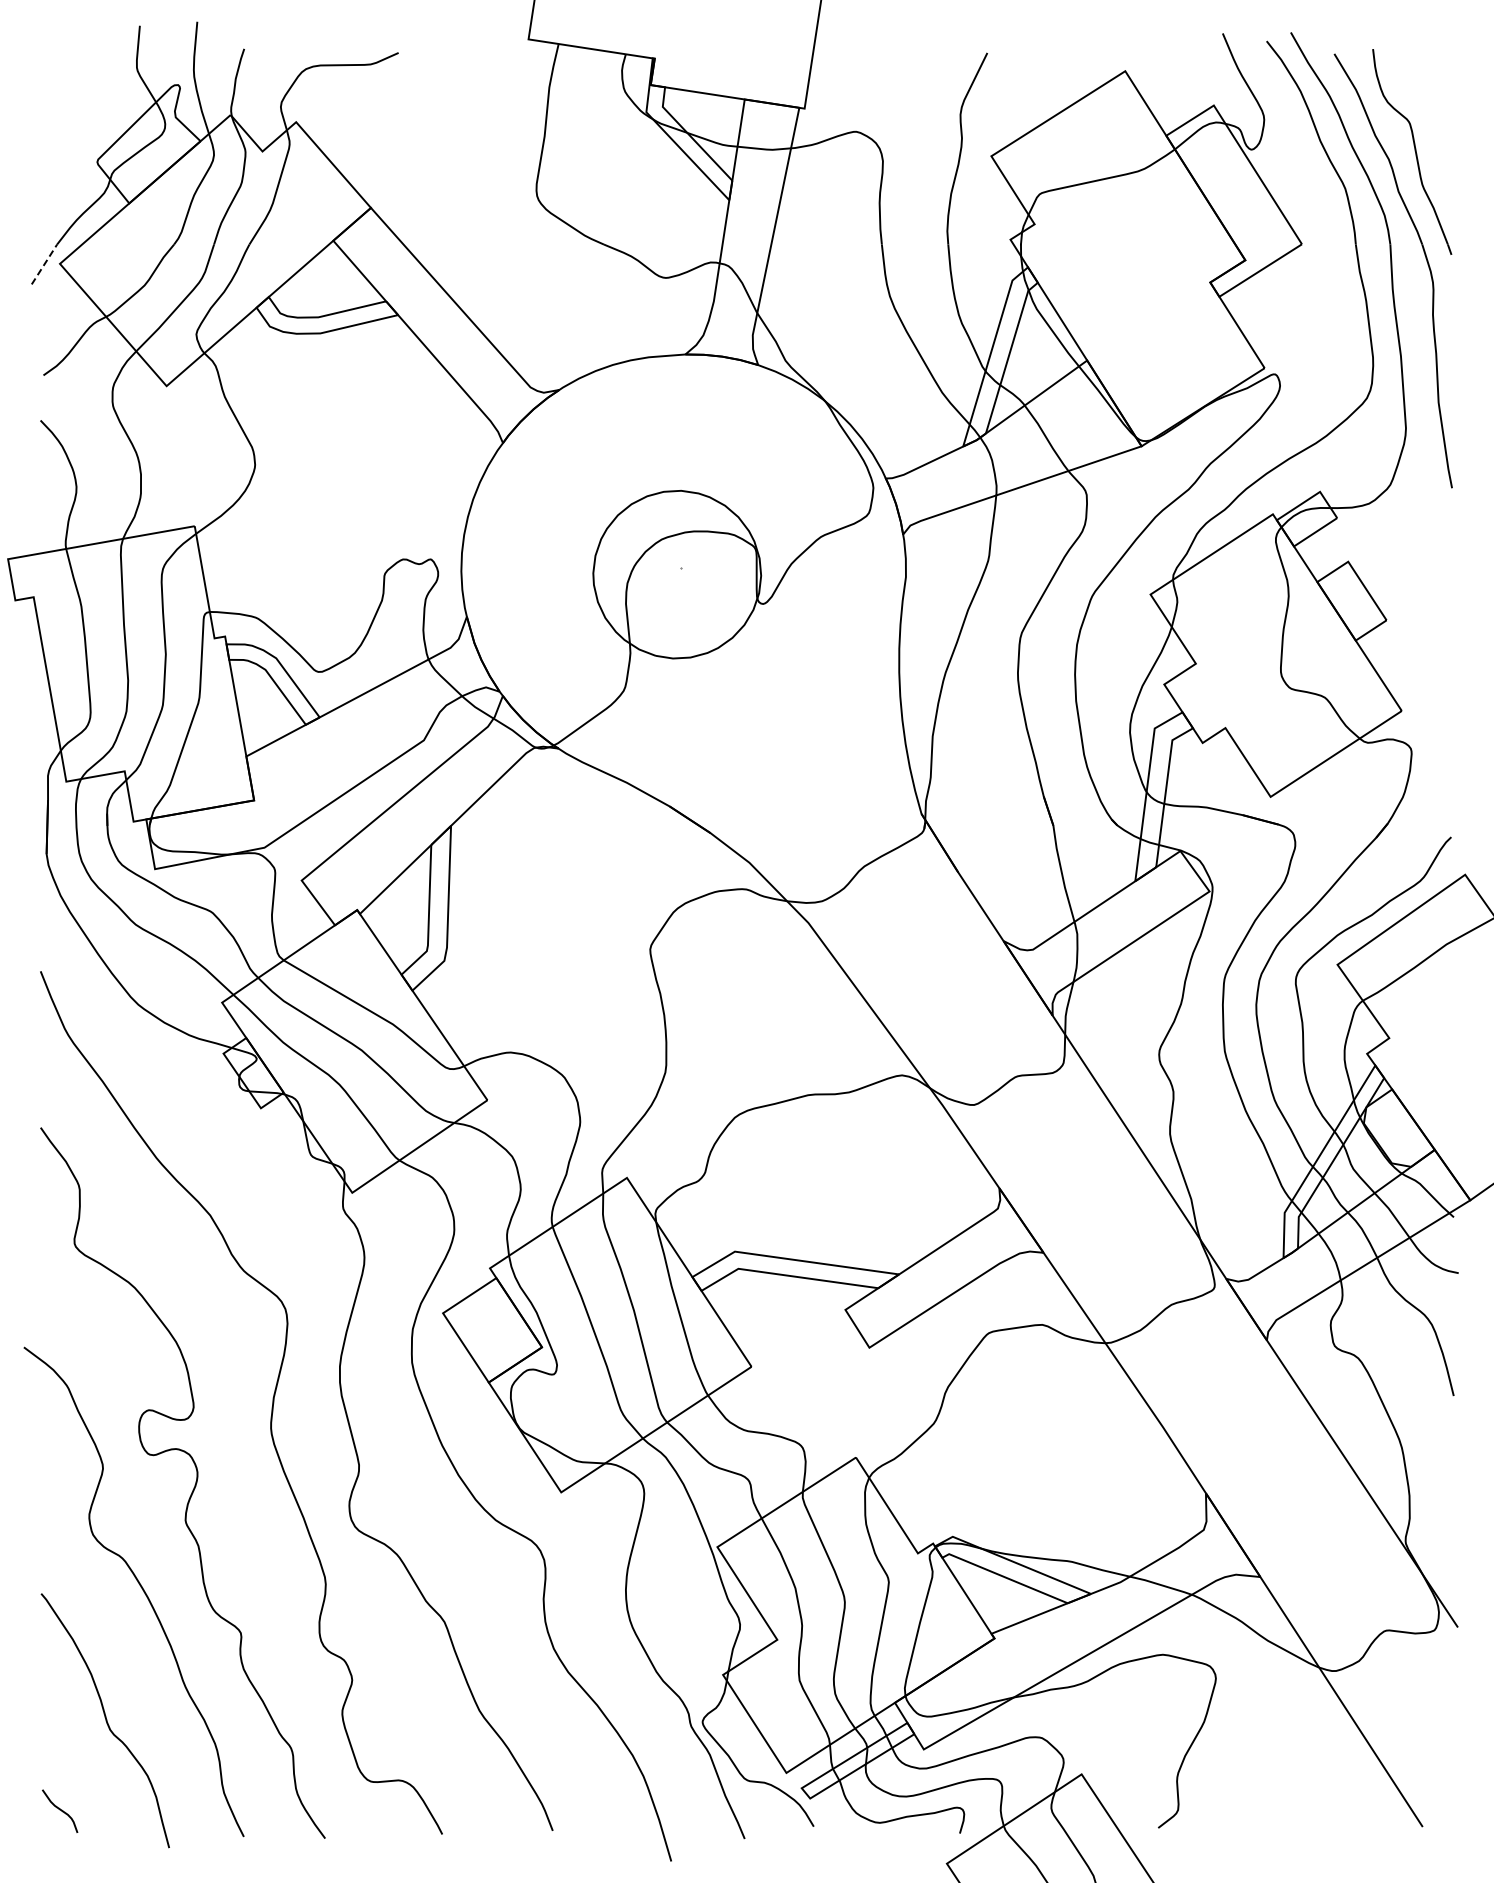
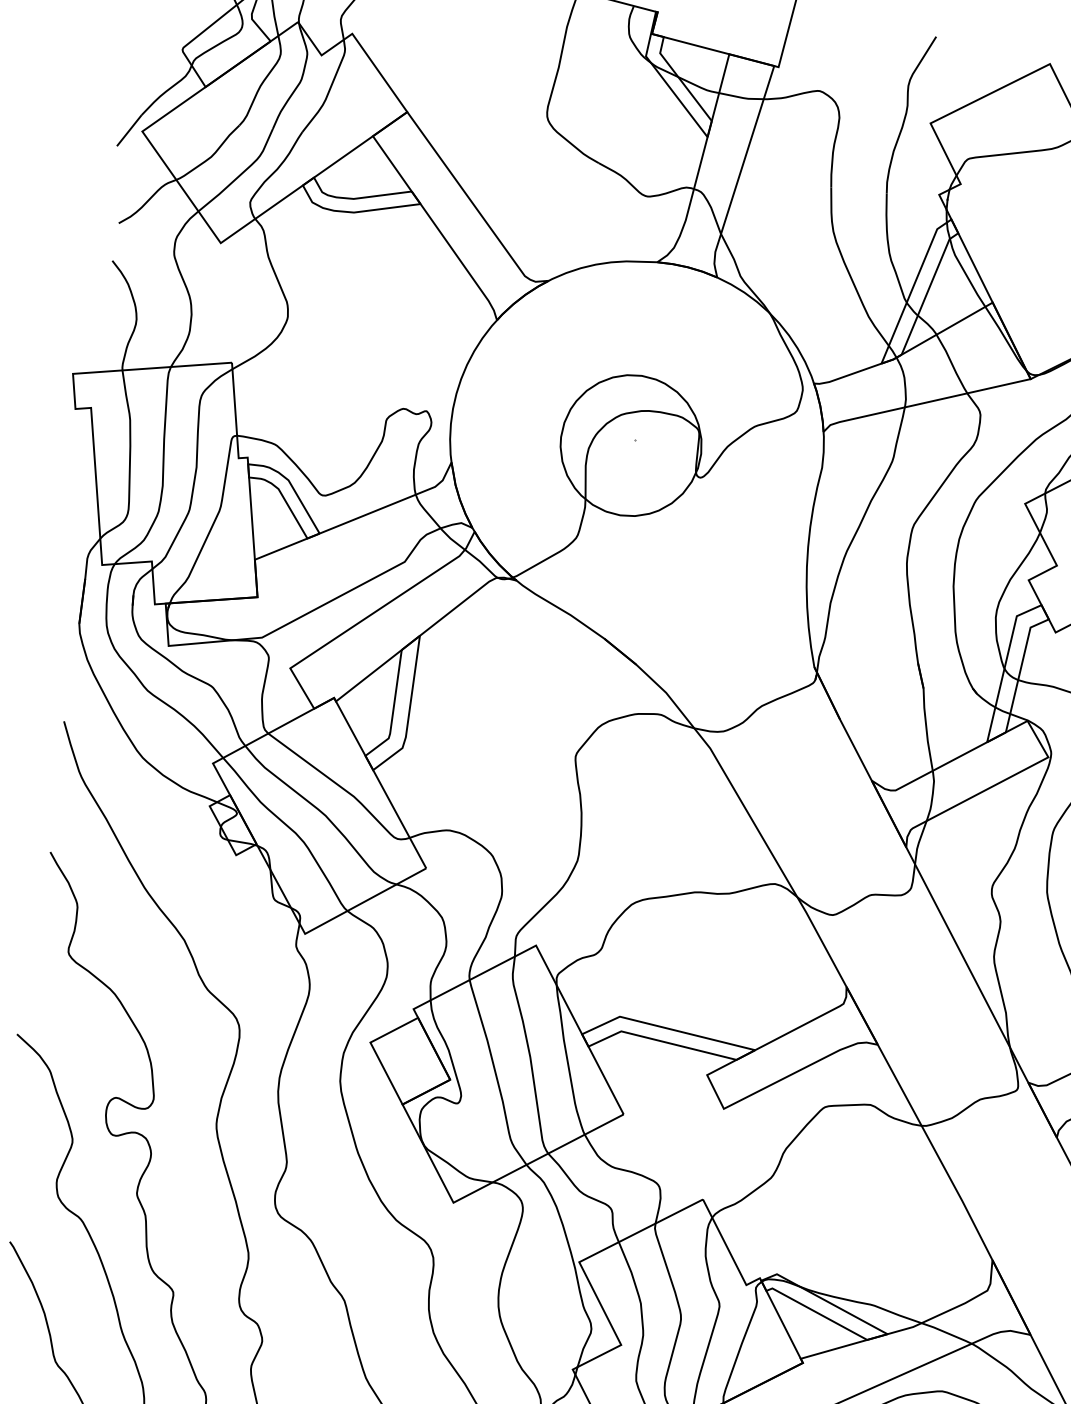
line: (44, 264) -> (129, 130), dashed -> solid

